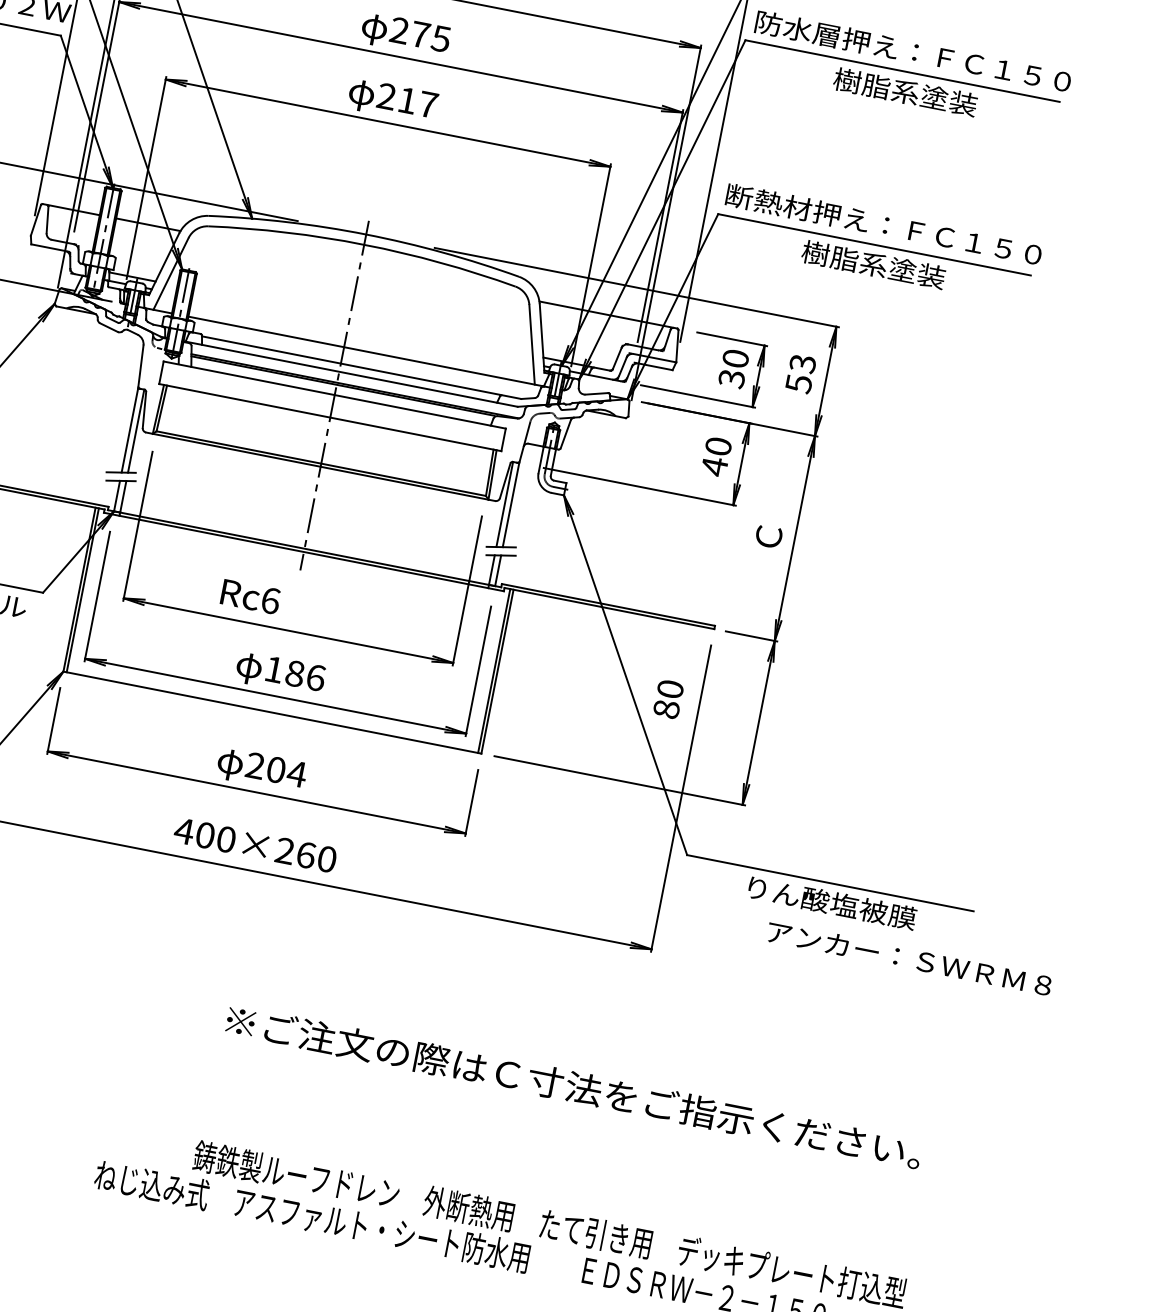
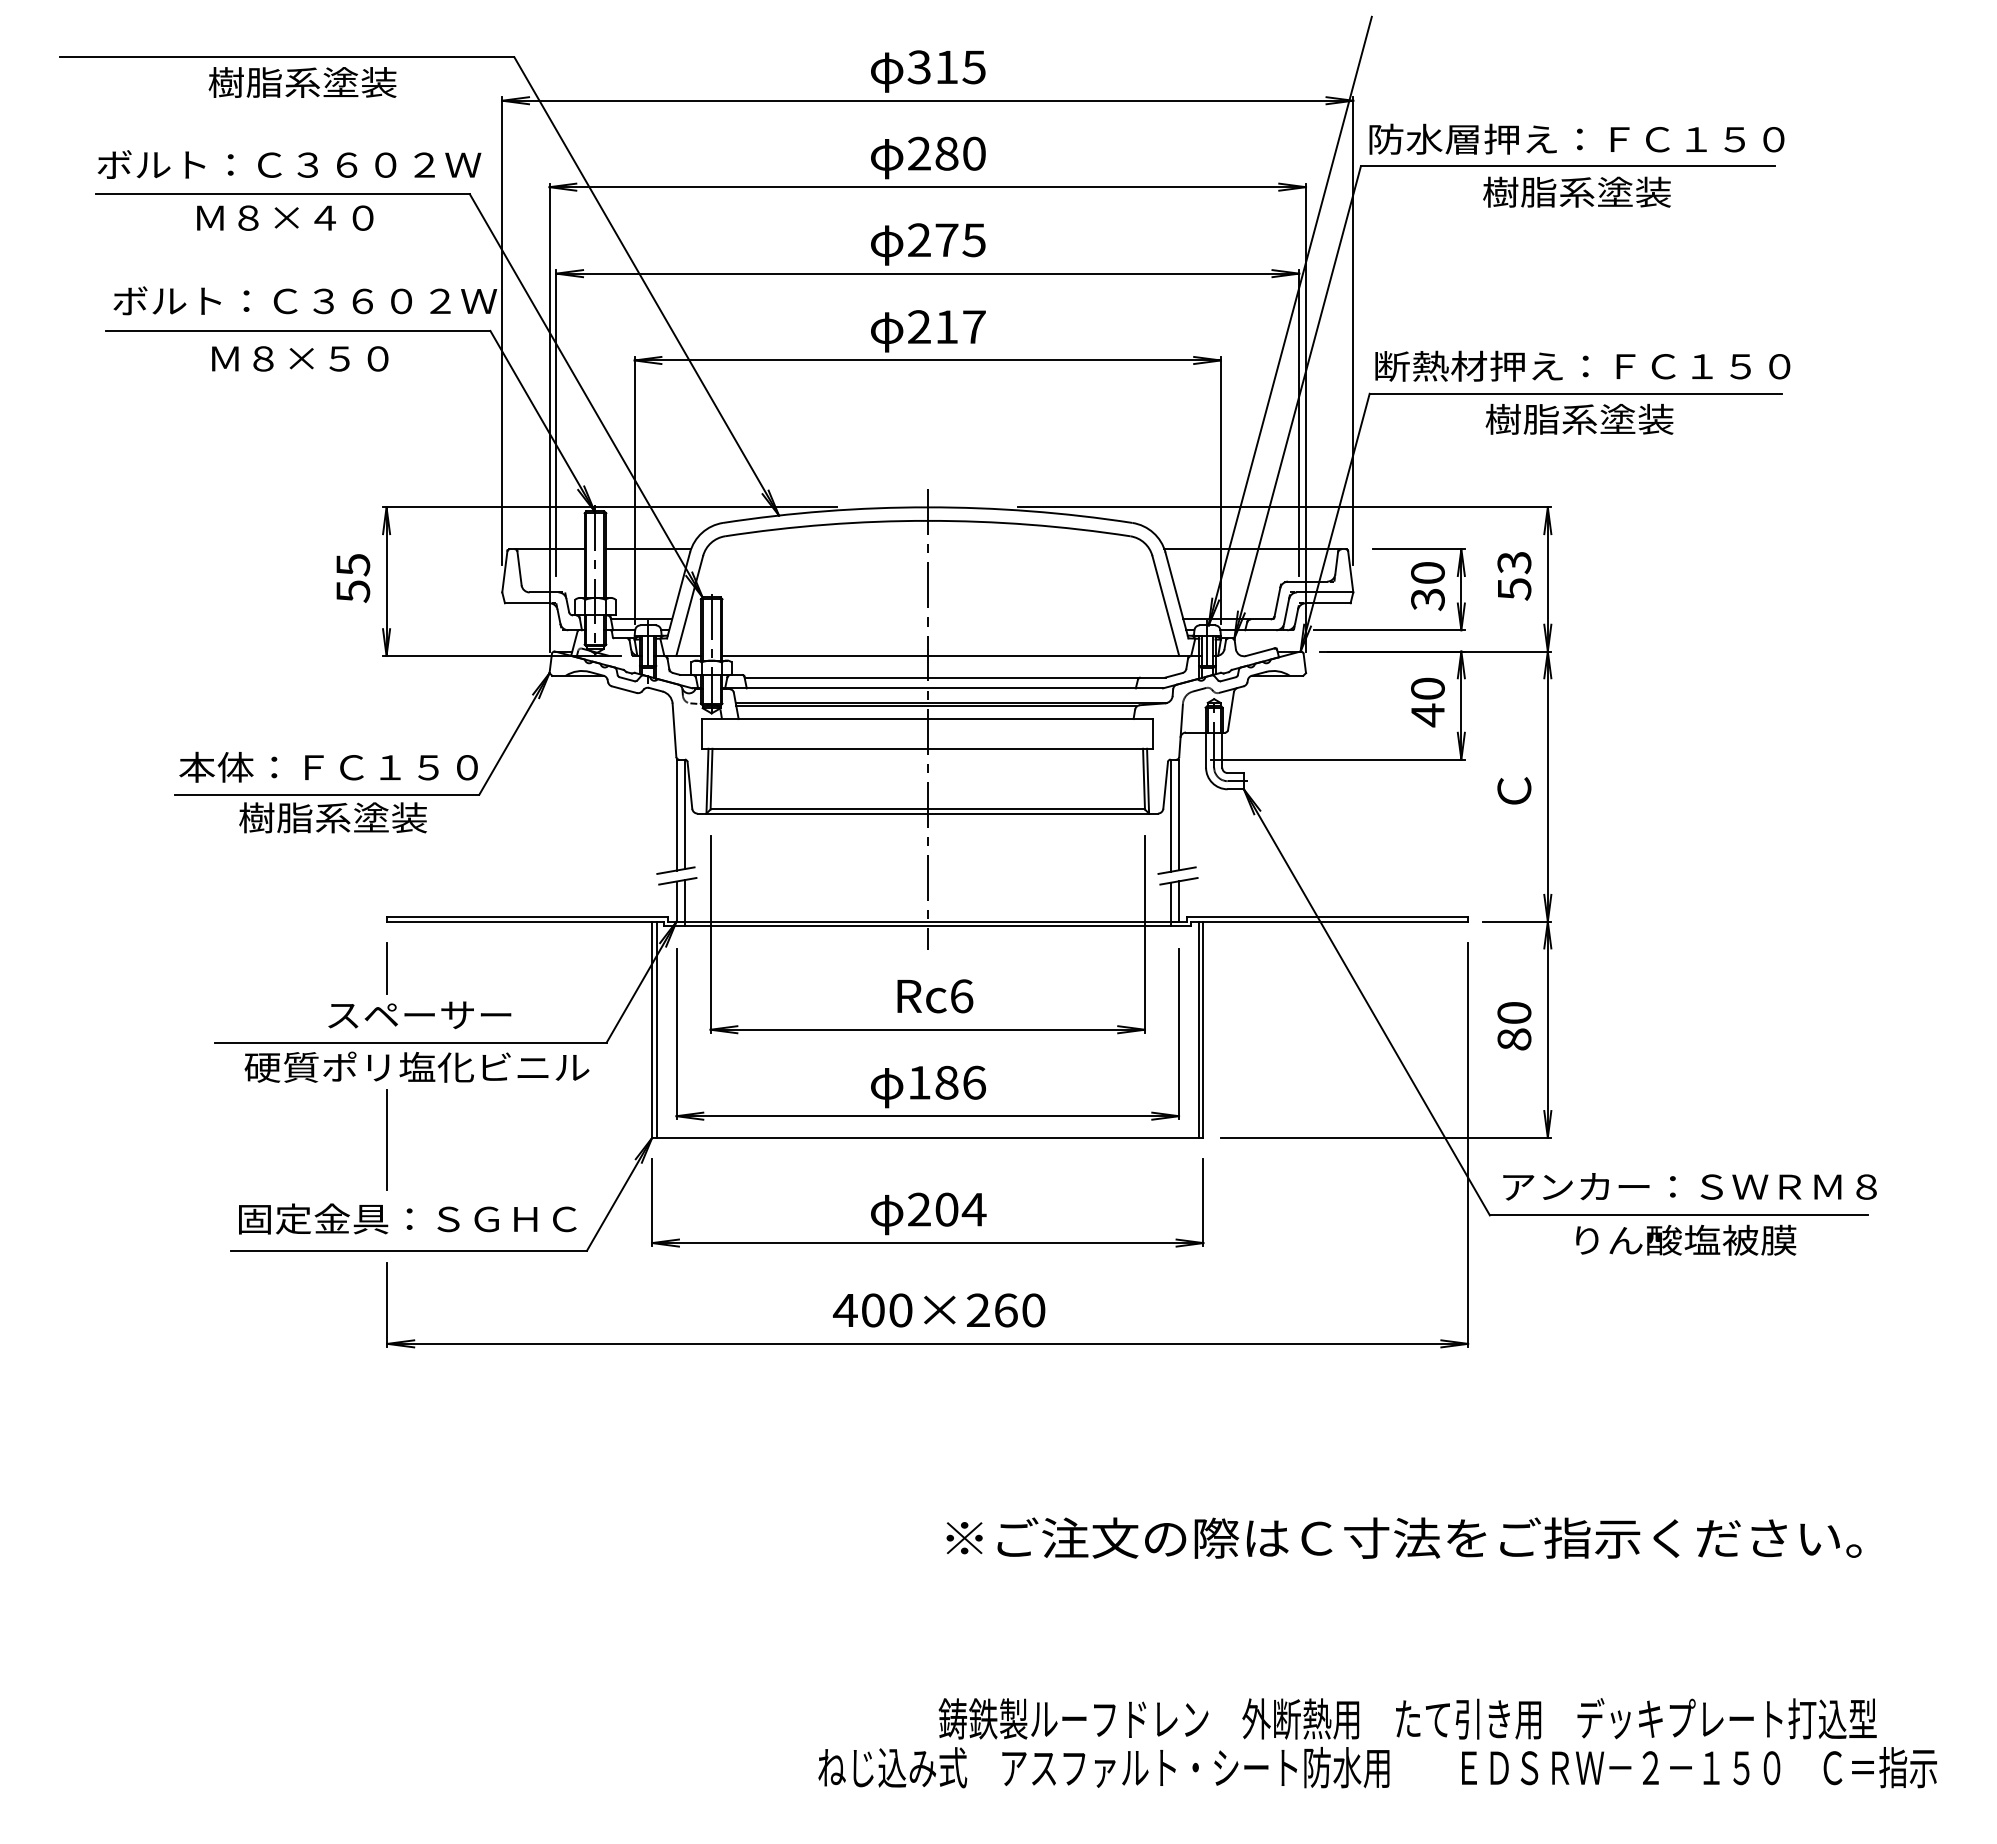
text: (250, 597) -> (935, 996), moved
text: (668, 699) -> (1514, 1026), moved
text: (909, 958) -> (1689, 1186), moved

